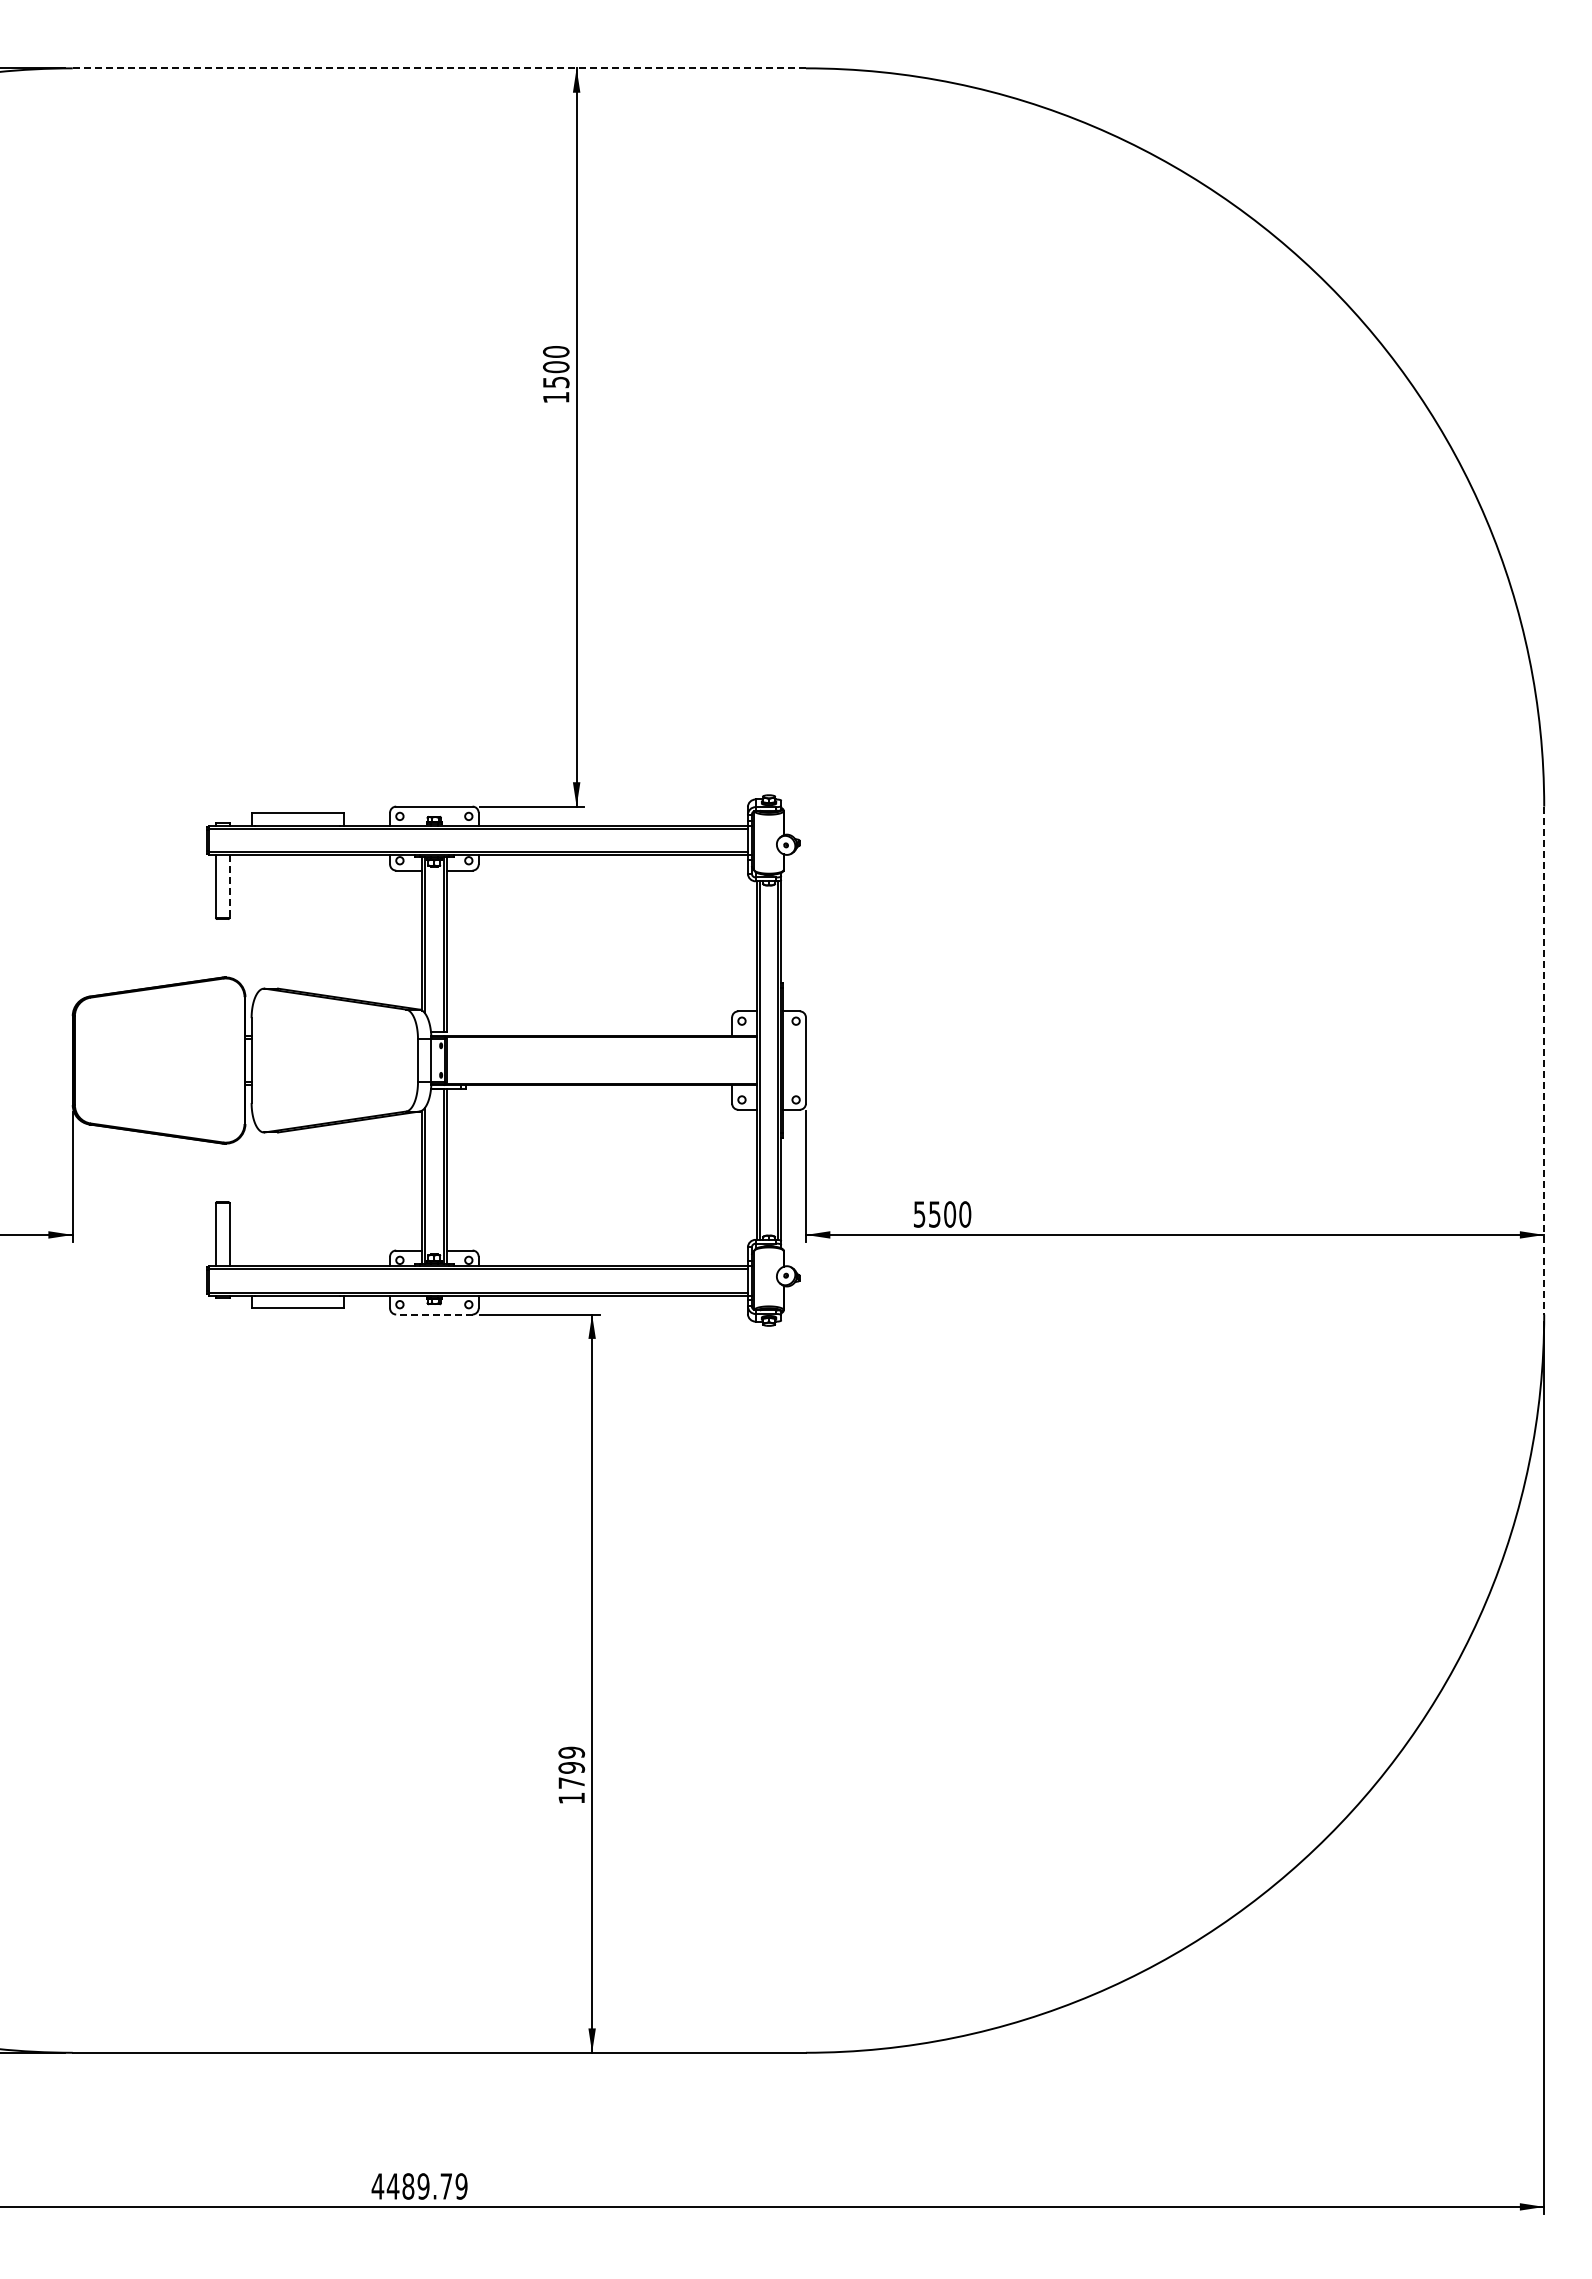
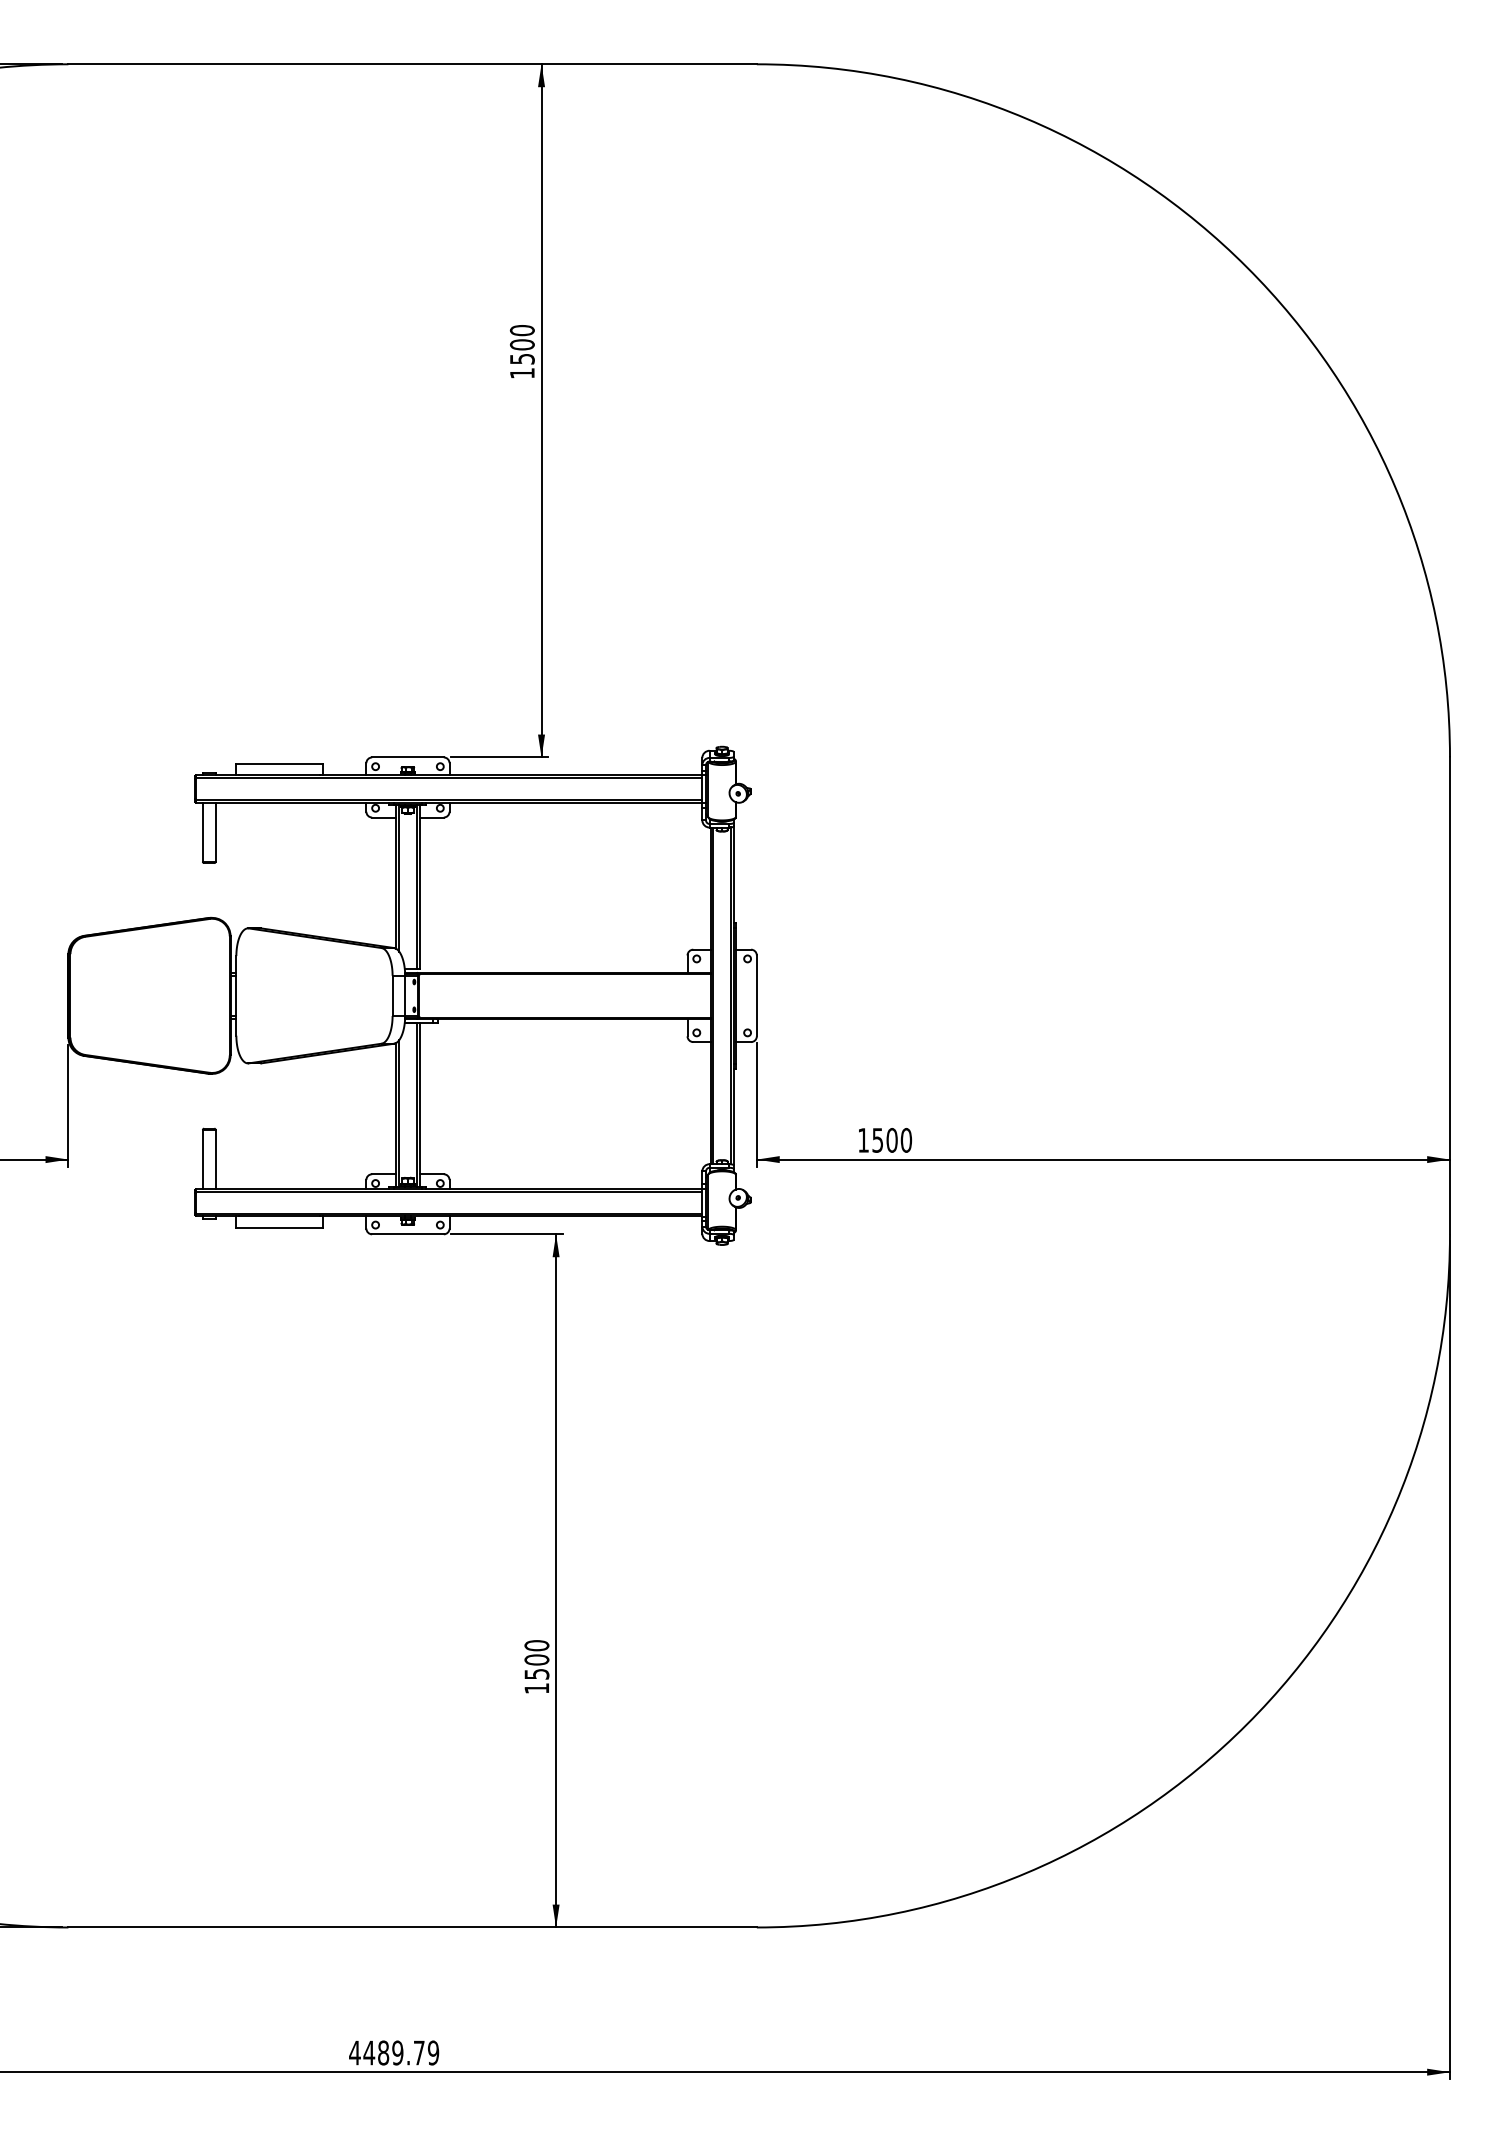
line: (439, 68) -> (412, 64), dashed -> solid
line: (229, 886) -> (215, 832), dashed -> solid
line: (1544, 1060) -> (1450, 995), dashed -> solid
text: (919, 1214) -> (863, 1140), 5500 -> 1500
line: (433, 1314) -> (407, 1234), dashed -> solid
text: (571, 1767) -> (536, 1659), 1799 -> 1500

